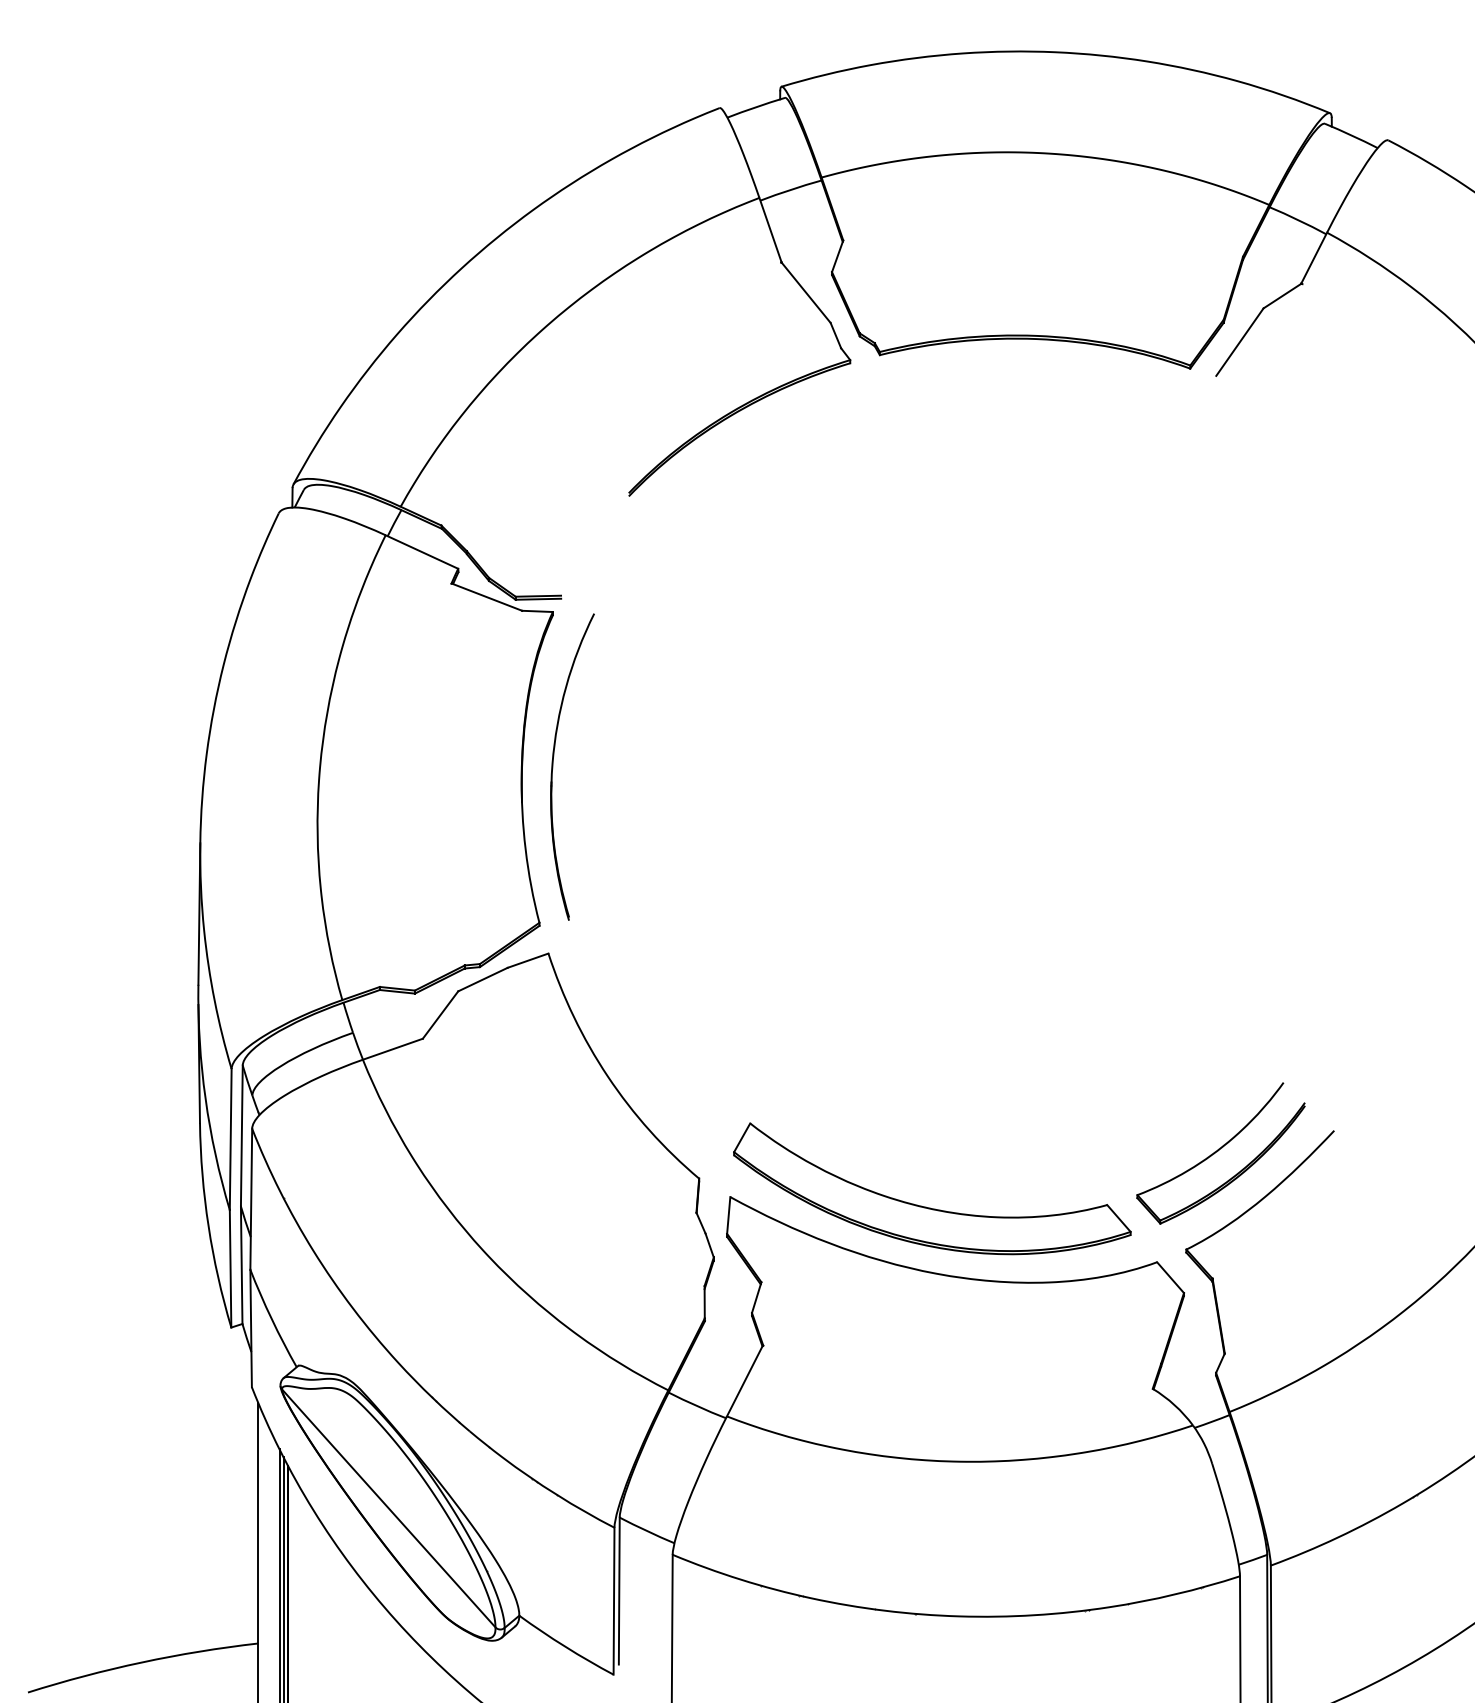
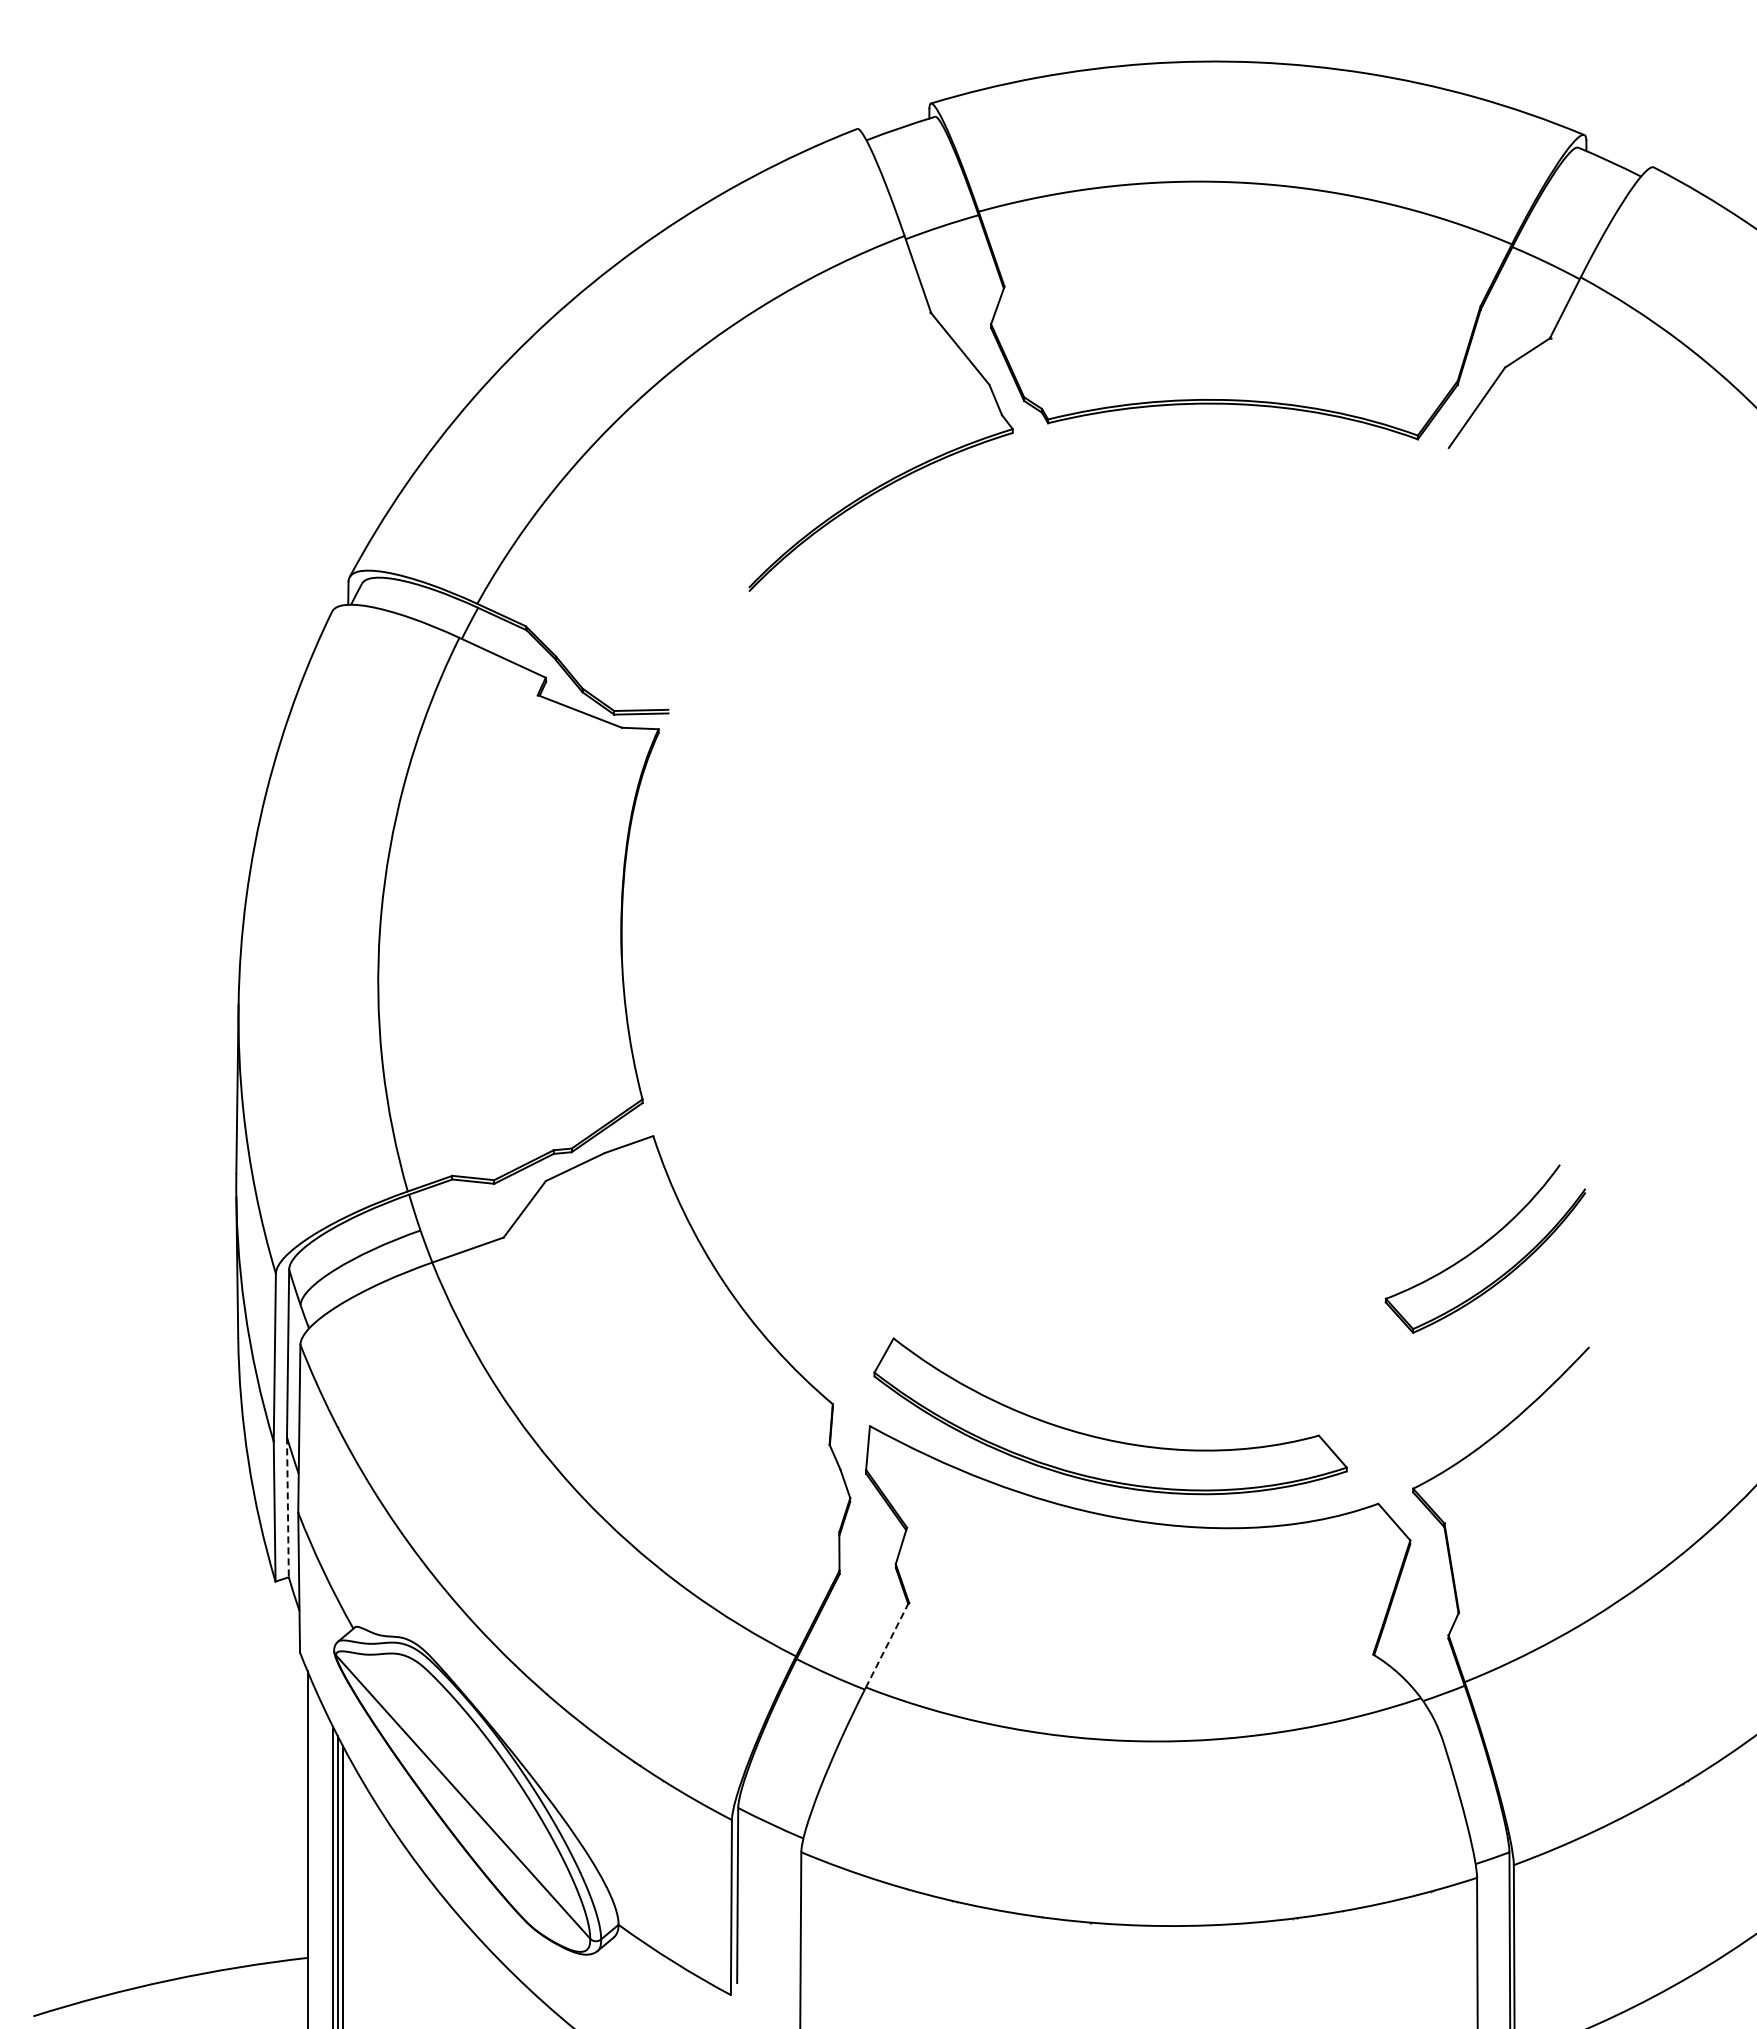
part: (553, 763) -> (659, 909), removed
part: (1221, 1152) -> (1485, 1248), moved
line: (241, 1265) -> (287, 1507), solid -> dashed
line: (745, 1381) -> (887, 1645), solid -> dashed

